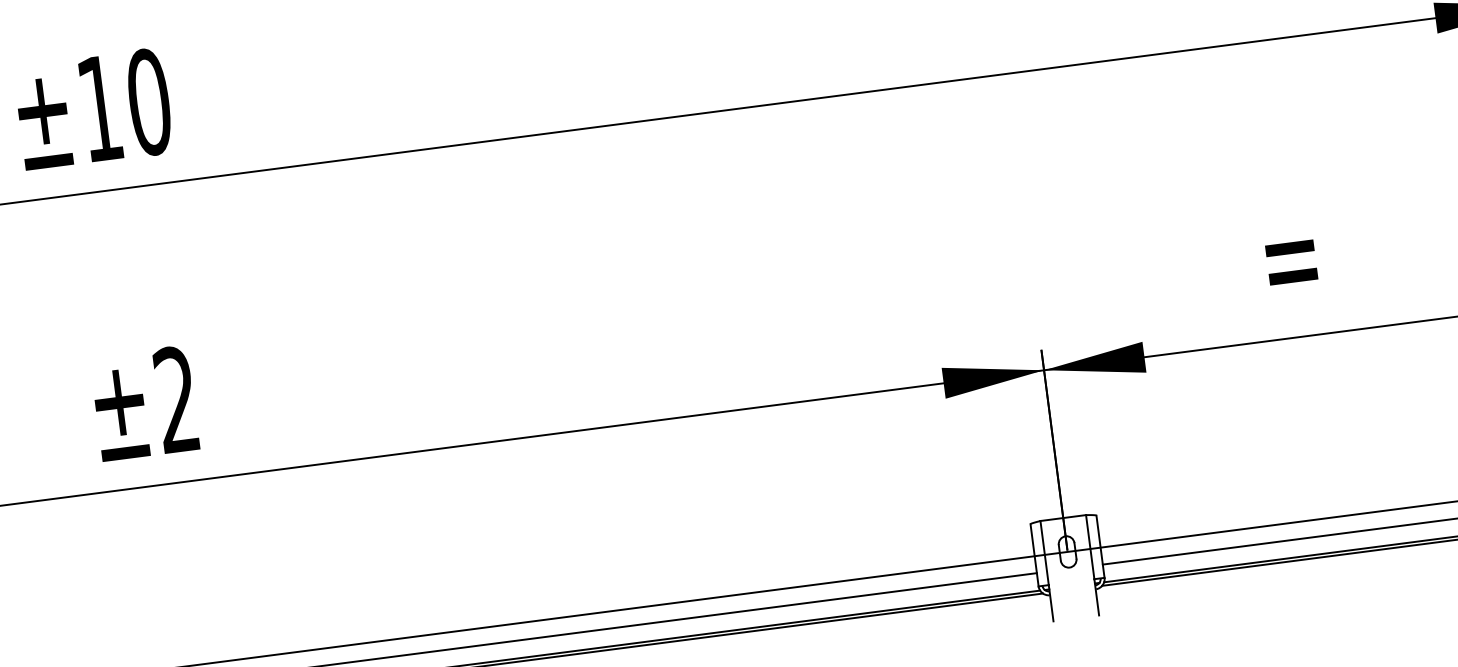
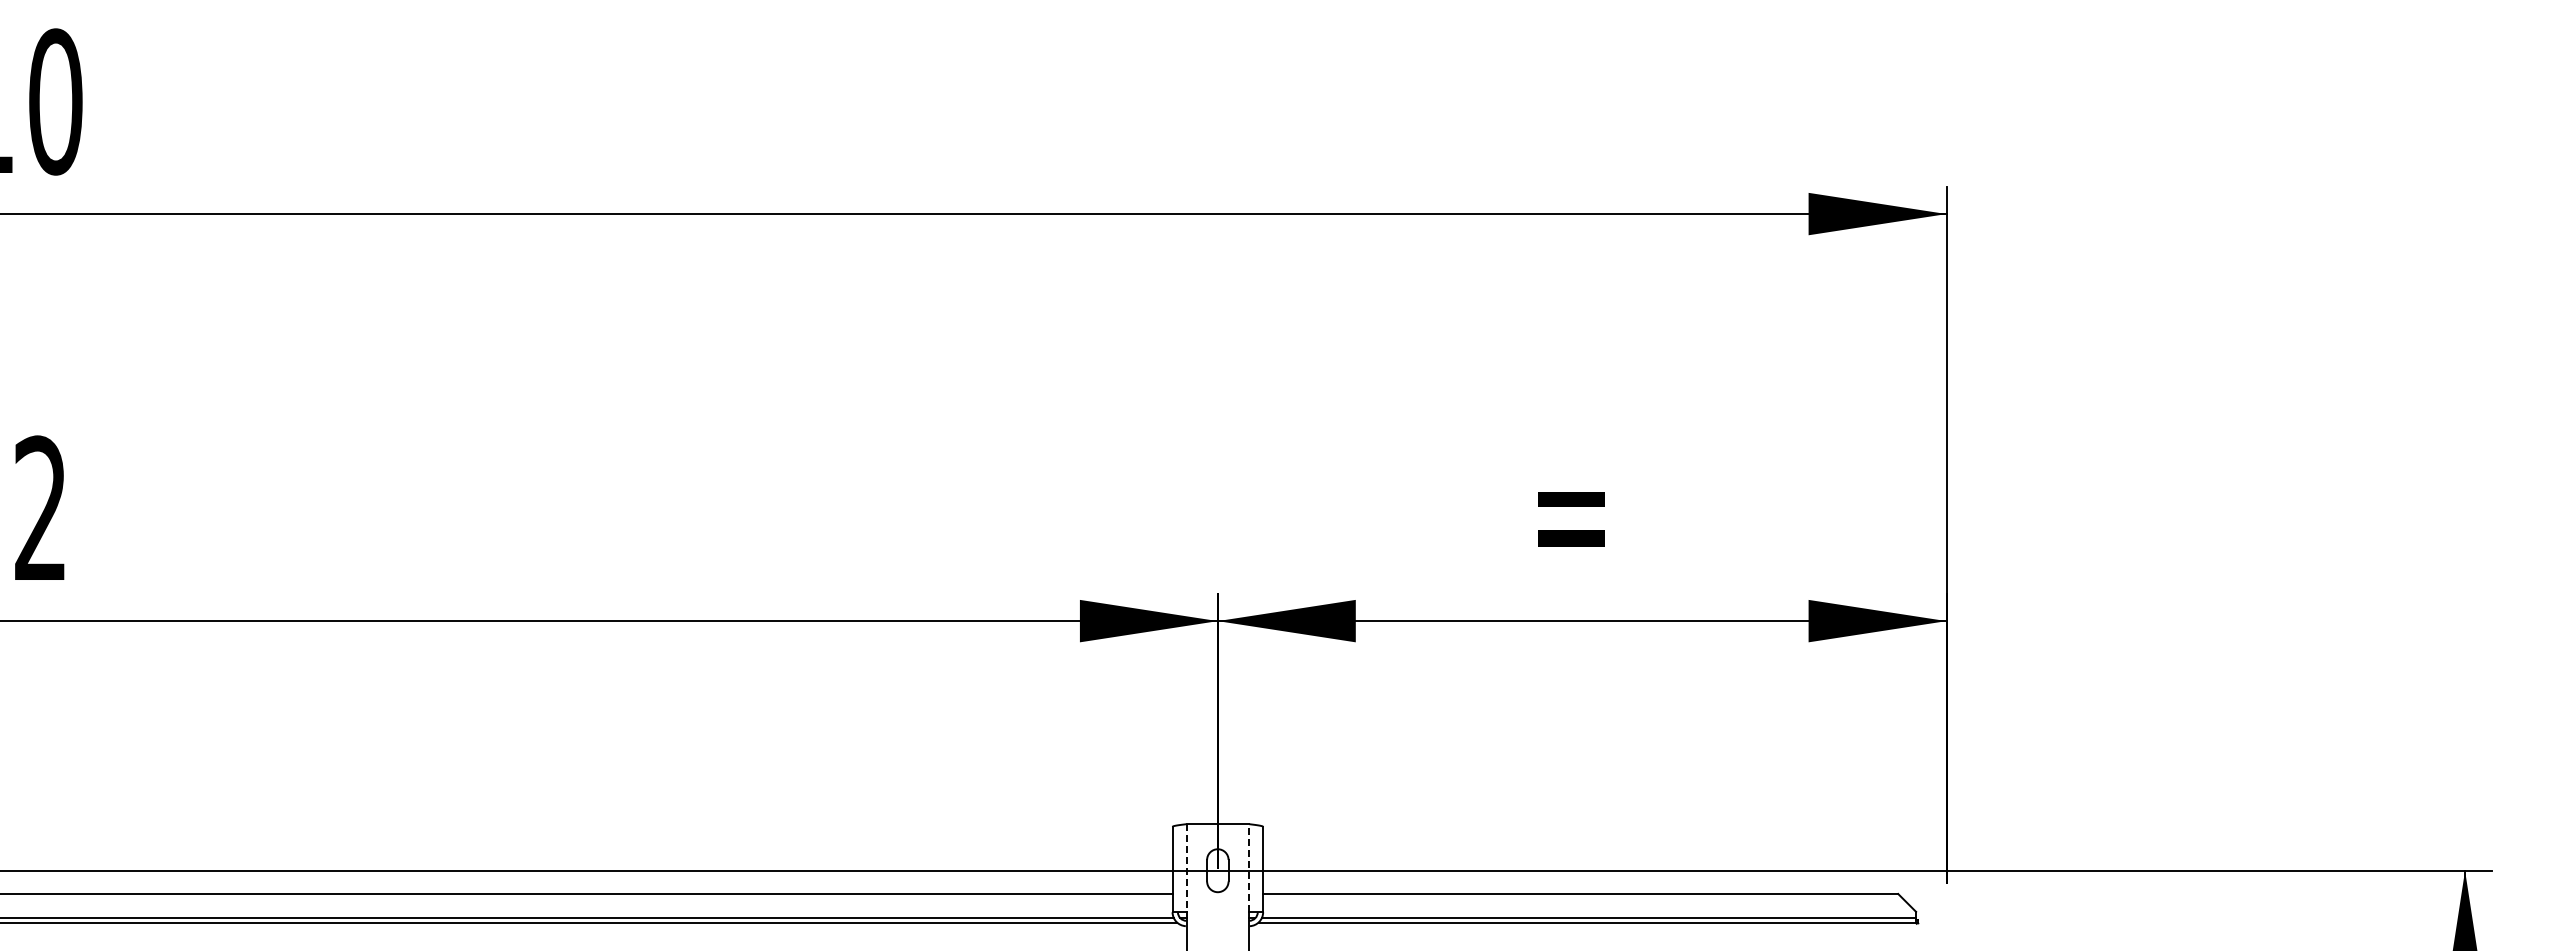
line: (1090, 546) -> (1249, 867), solid -> dashed
line: (1044, 553) -> (1186, 868), solid -> dashed

